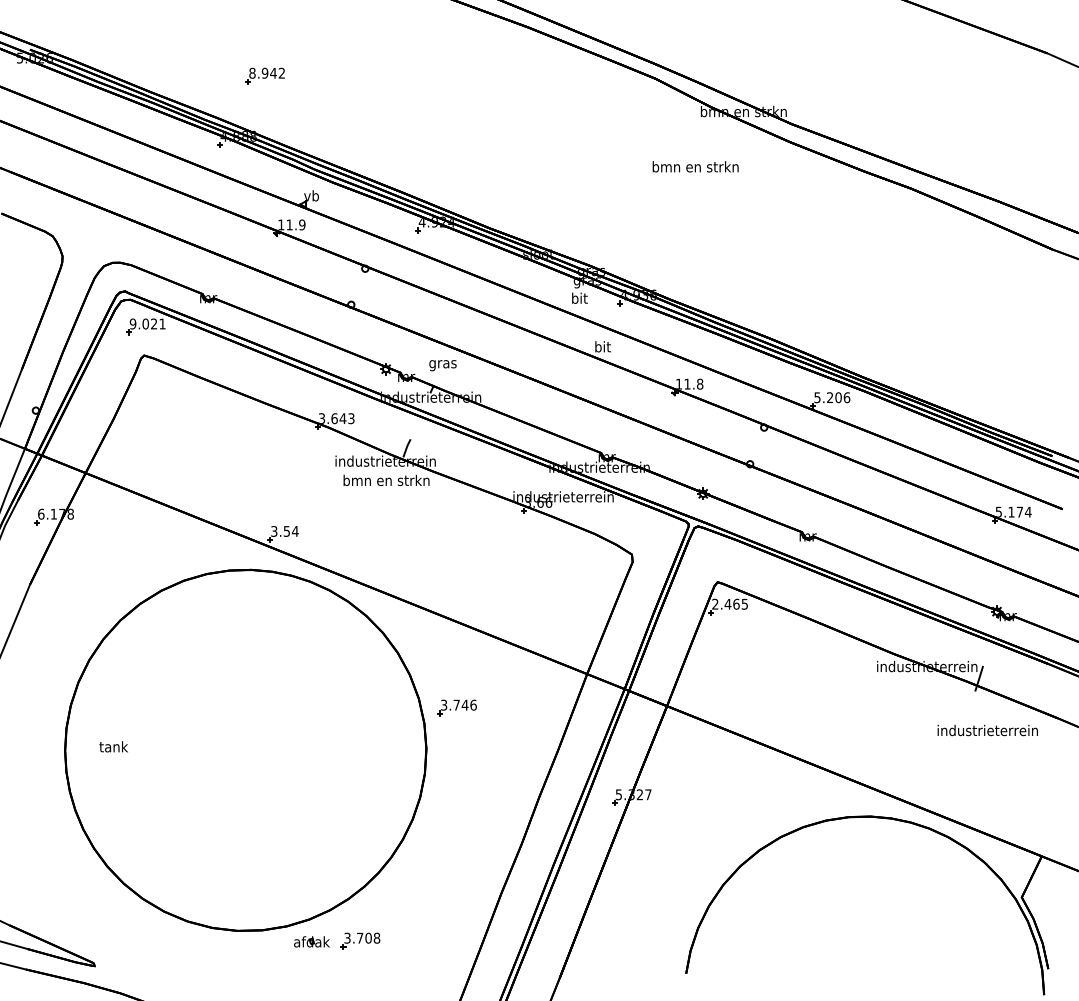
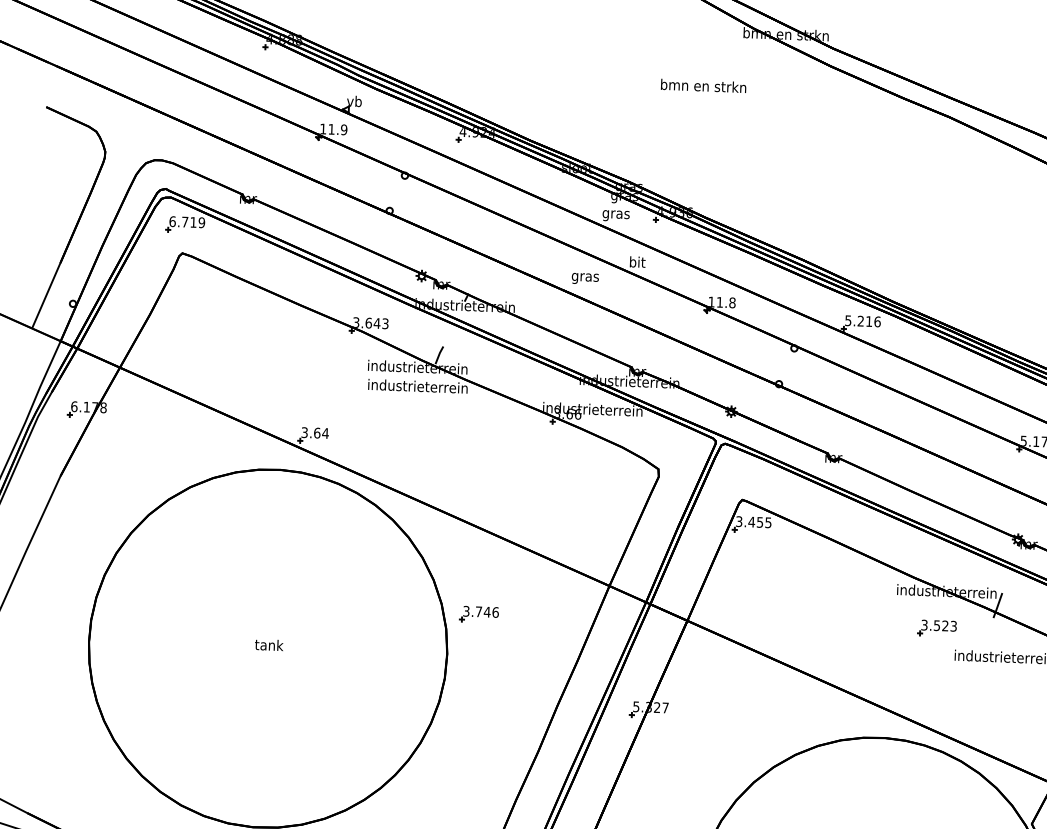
text: (695, 166) -> (703, 85), moved
text: (579, 299) -> (616, 214), bit -> gras
text: (147, 323) -> (186, 221), 9.021 -> 6.719
text: (442, 365) -> (584, 278), moved
text: (838, 397) -> (869, 321), 5.206 -> 5.216
text: (386, 480) -> (417, 386), bmn en strkn -> industrieterrein
text: (286, 531) -> (316, 433), 3.54 -> 3.64
text: (725, 603) -> (749, 521), 2.465 -> 3.455
part: (918, 703) -> (936, 627), added
text: (113, 746) -> (268, 644), moved

